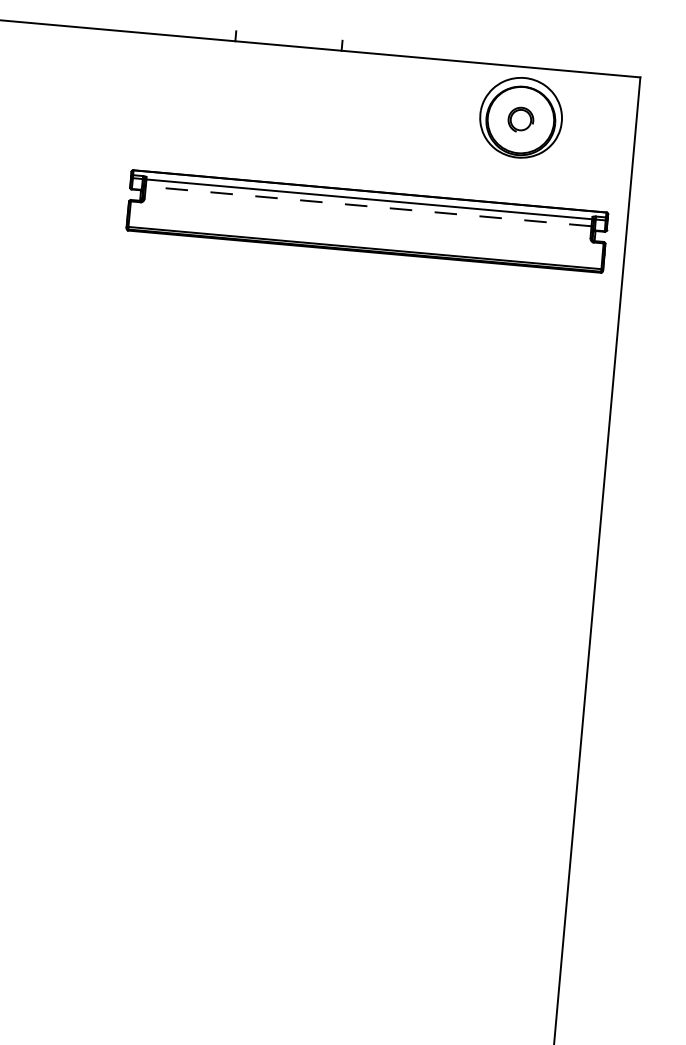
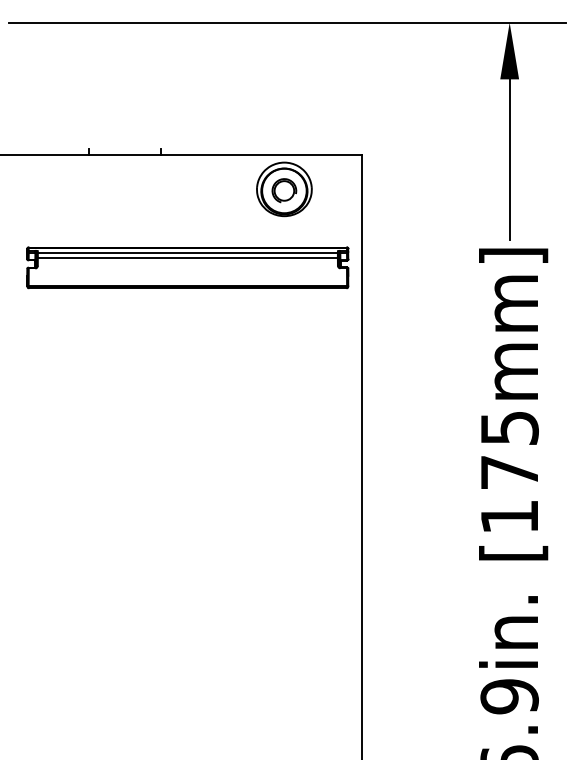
part: (521, 119) -> (284, 190), size x1.43
line: (368, 206) -> (187, 257), dashed -> solid

